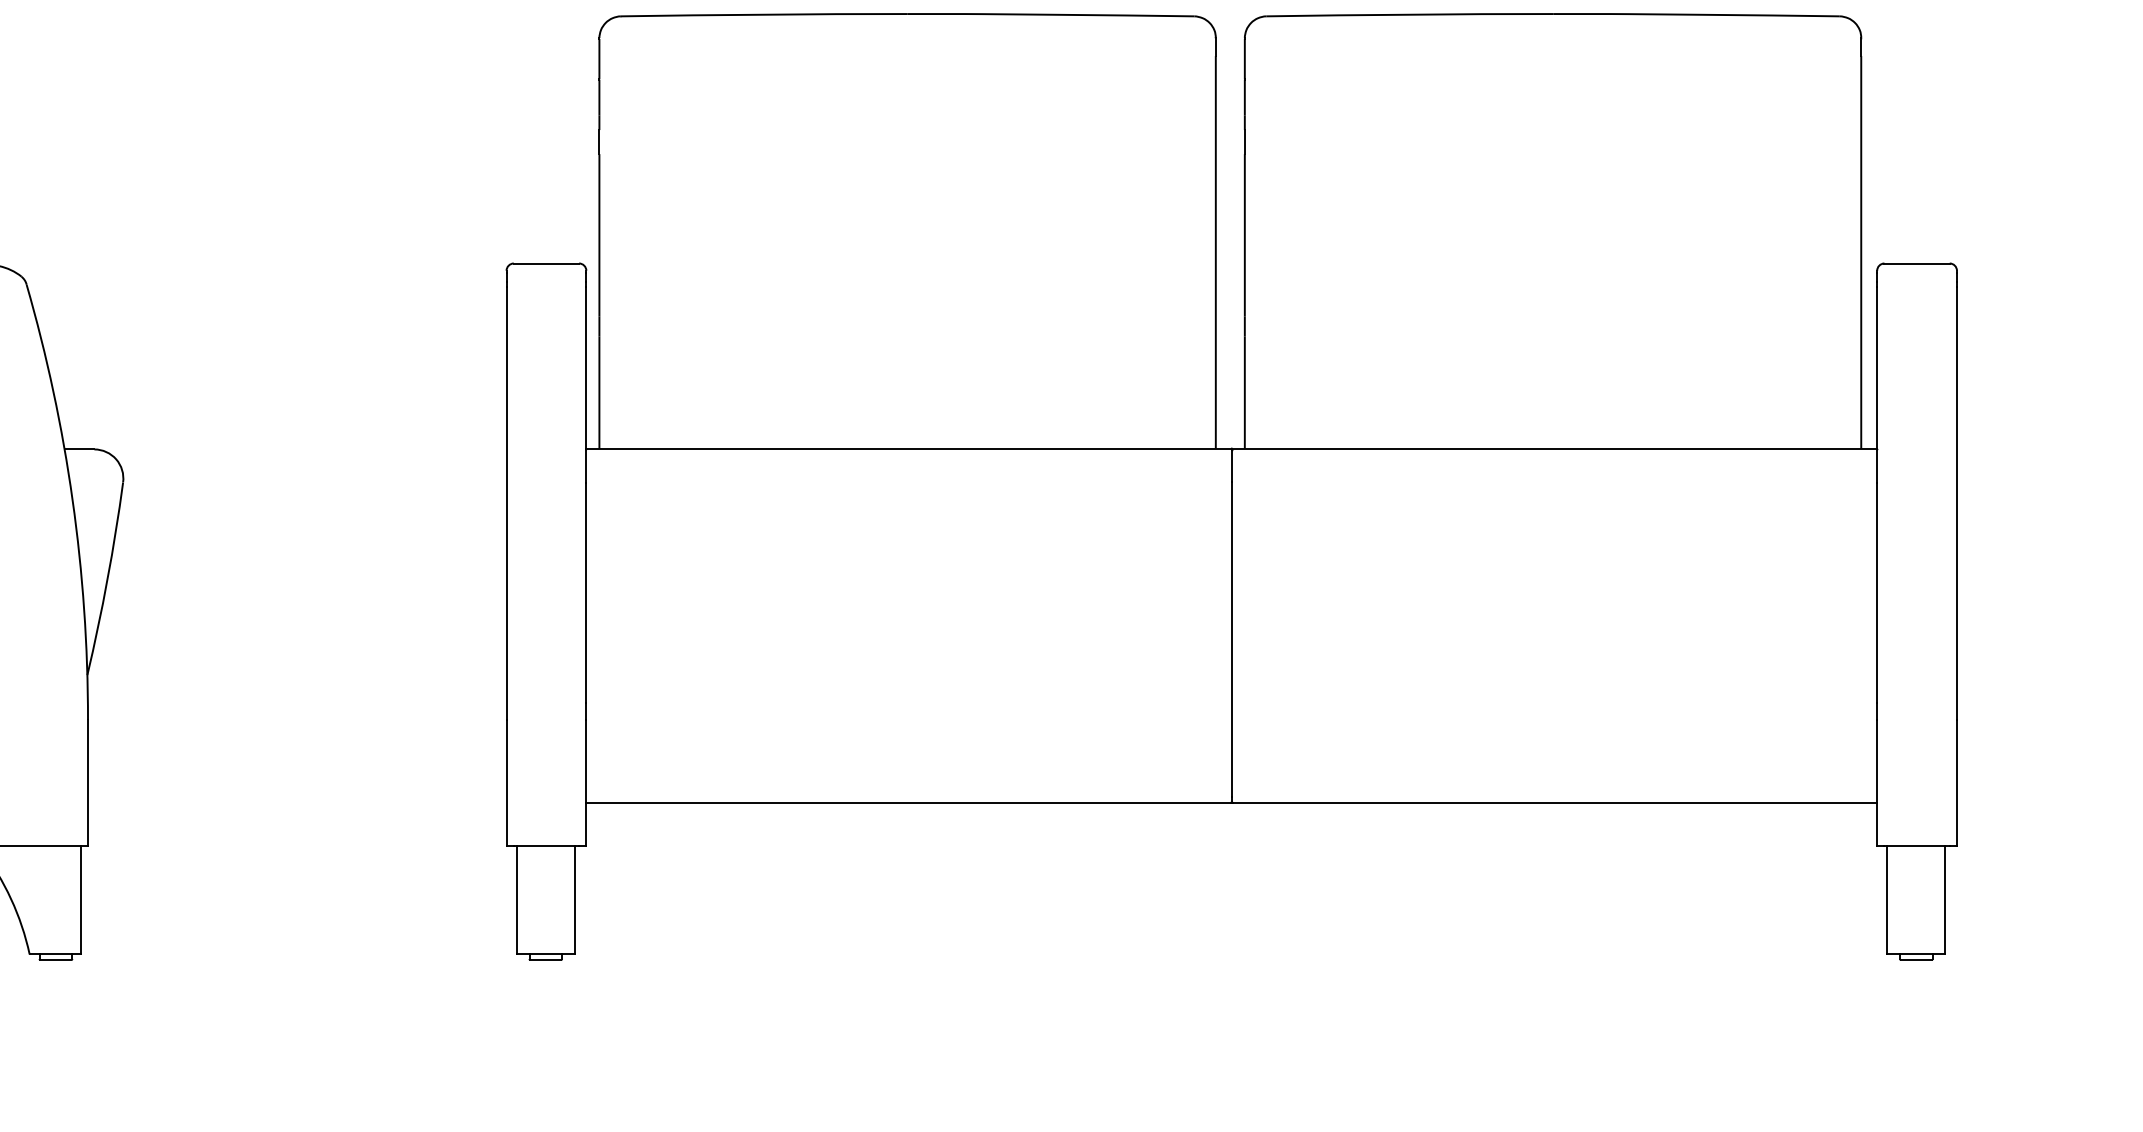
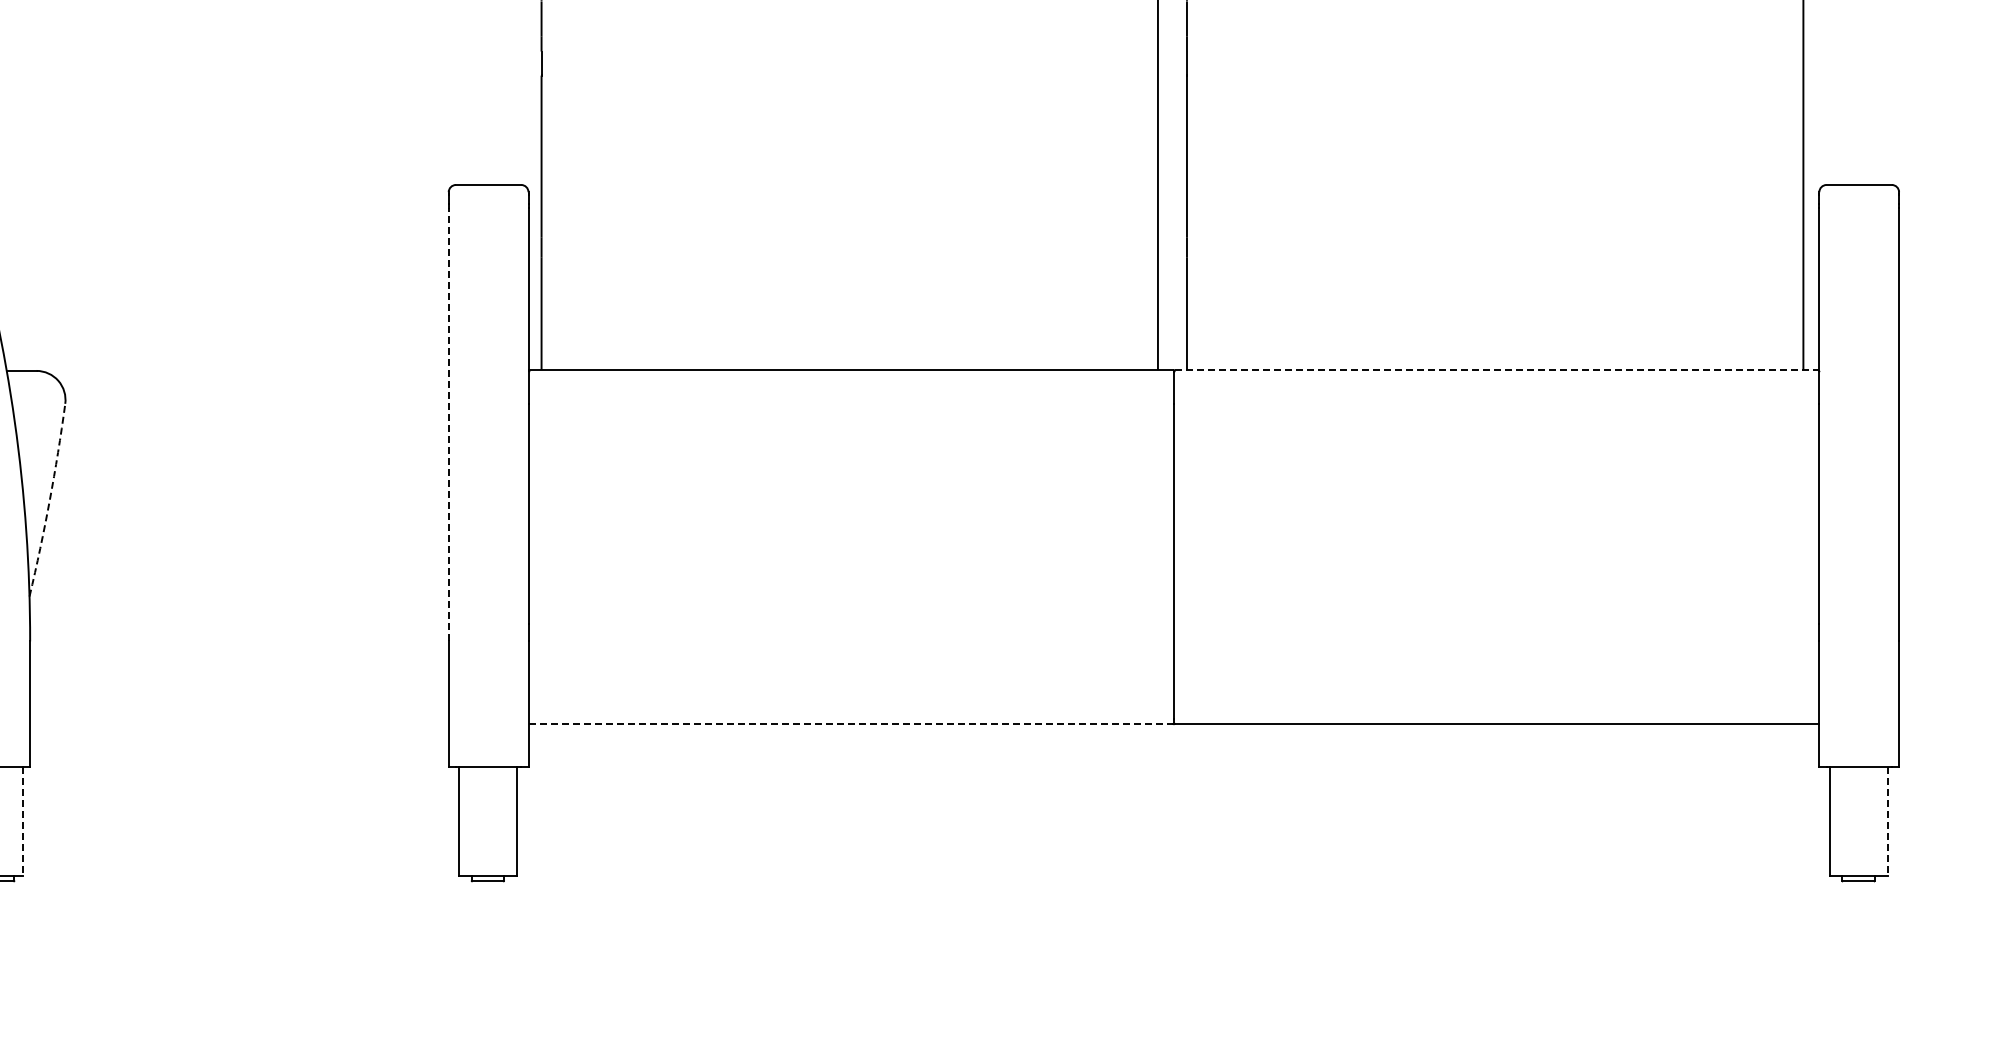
line: (1555, 448) -> (1497, 369), solid -> dashed
line: (506, 503) -> (448, 424), solid -> dashed
arc: (107, 579) -> (49, 500), solid -> dashed
line: (909, 802) -> (851, 723), solid -> dashed
line: (80, 900) -> (22, 821), solid -> dashed
line: (1945, 900) -> (1887, 821), solid -> dashed

